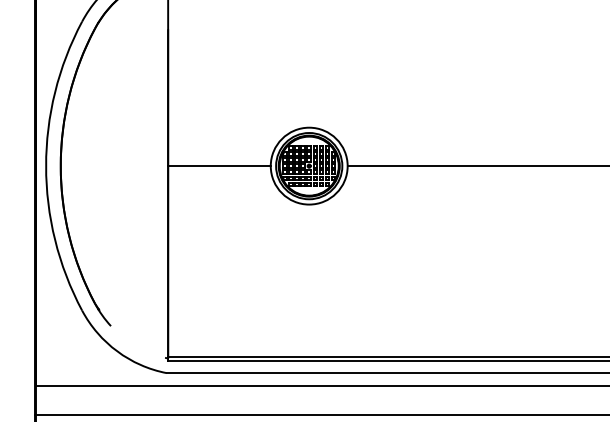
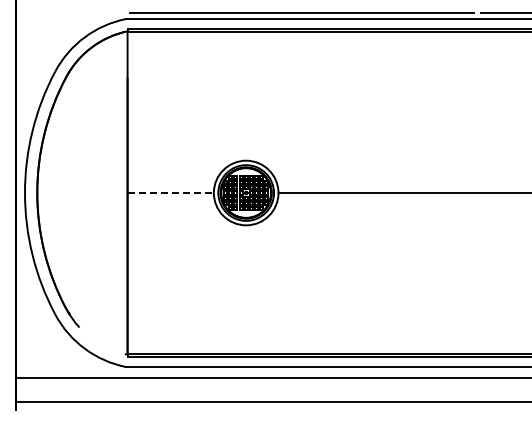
line: (220, 166) -> (171, 193), solid -> dashed

